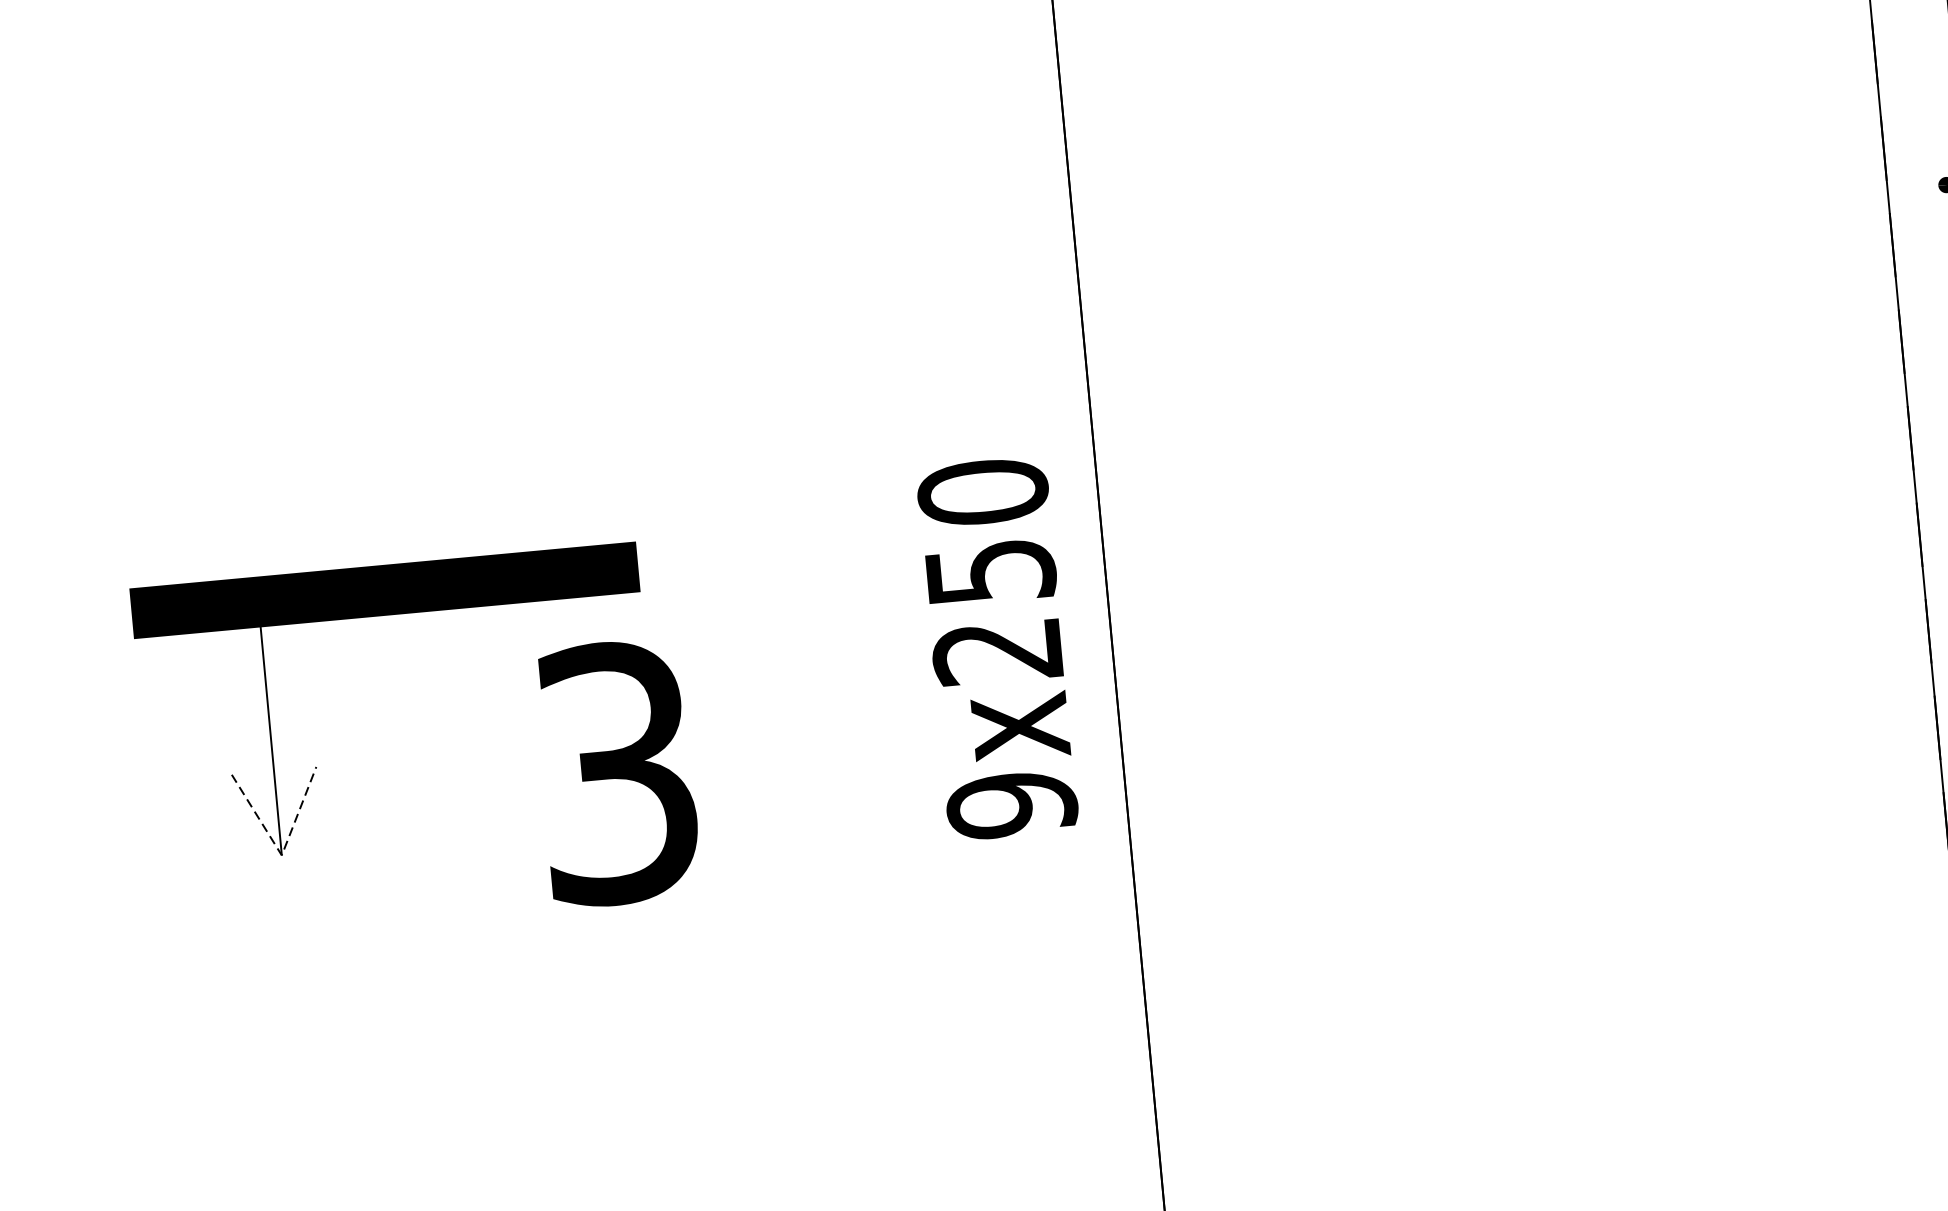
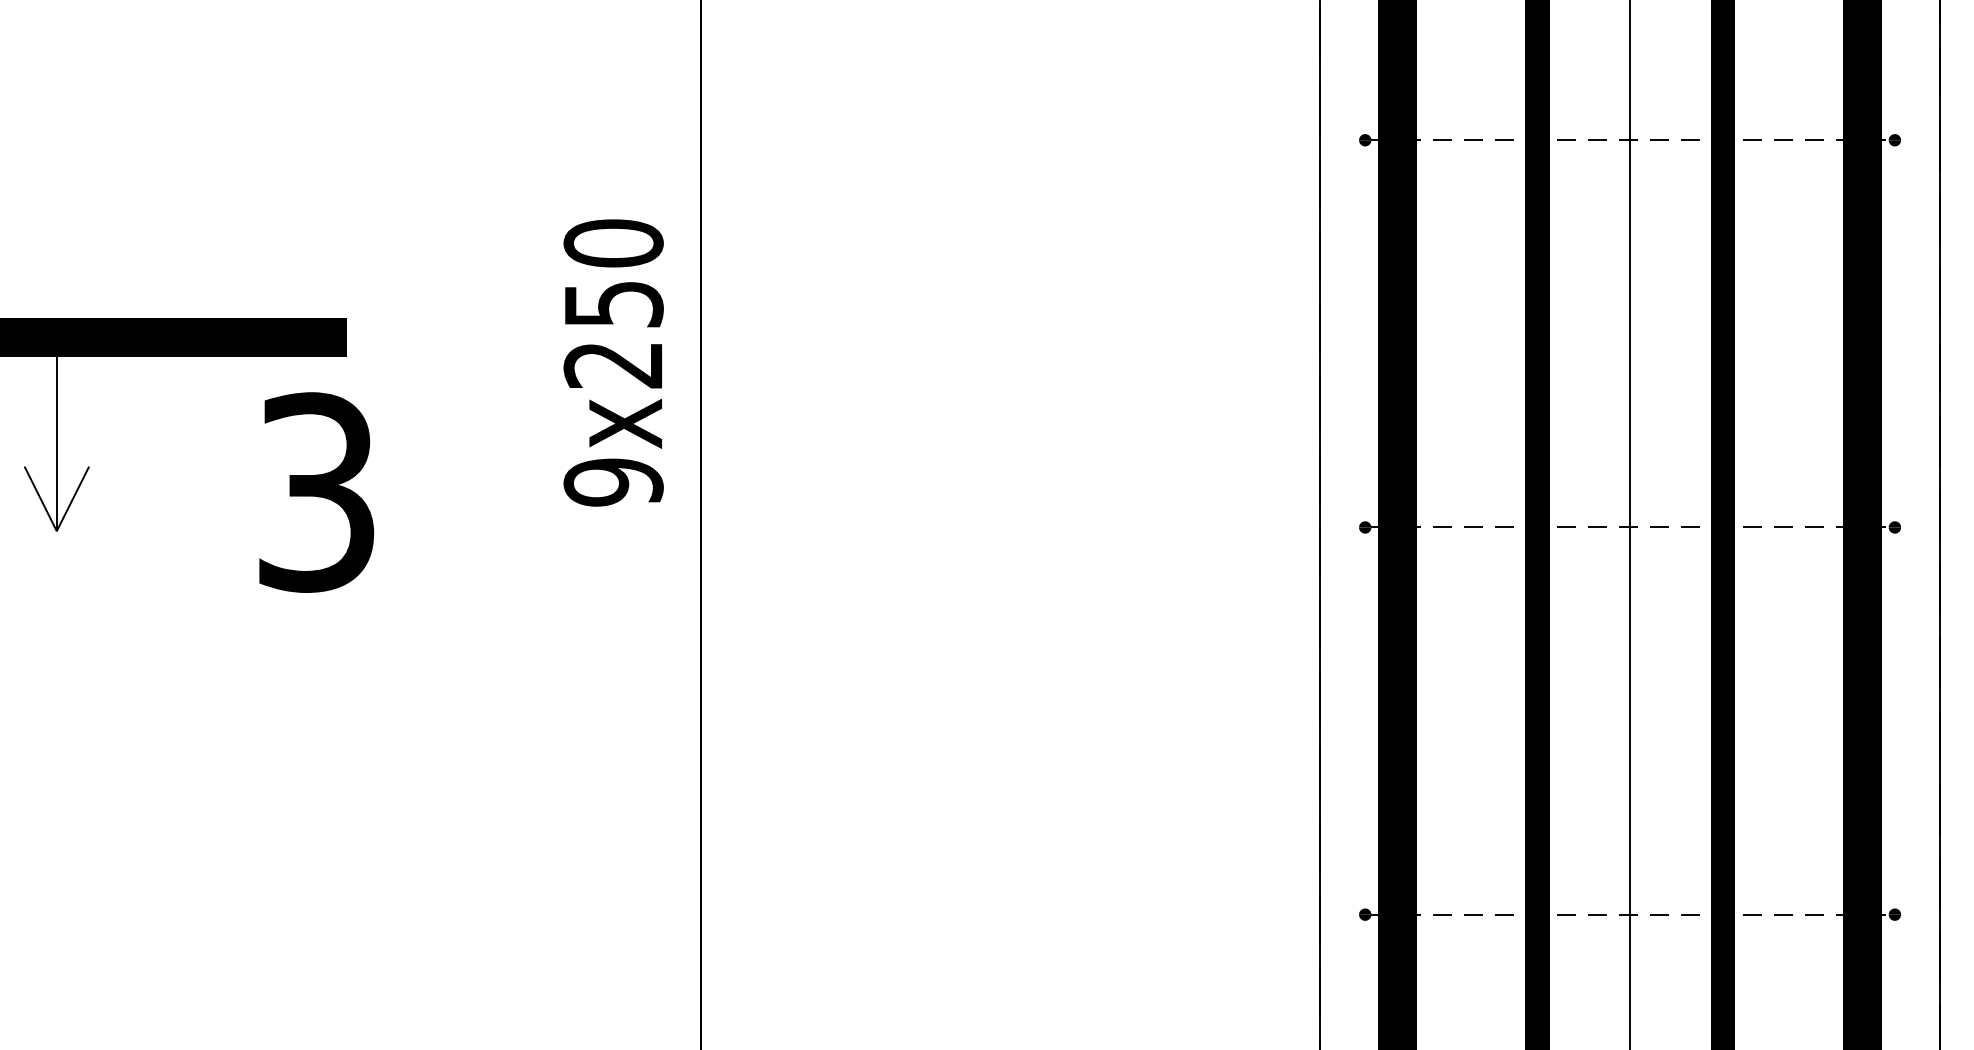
text: (997, 648) -> (613, 362), moved
line: (281, 855) -> (56, 531), dashed -> solid

